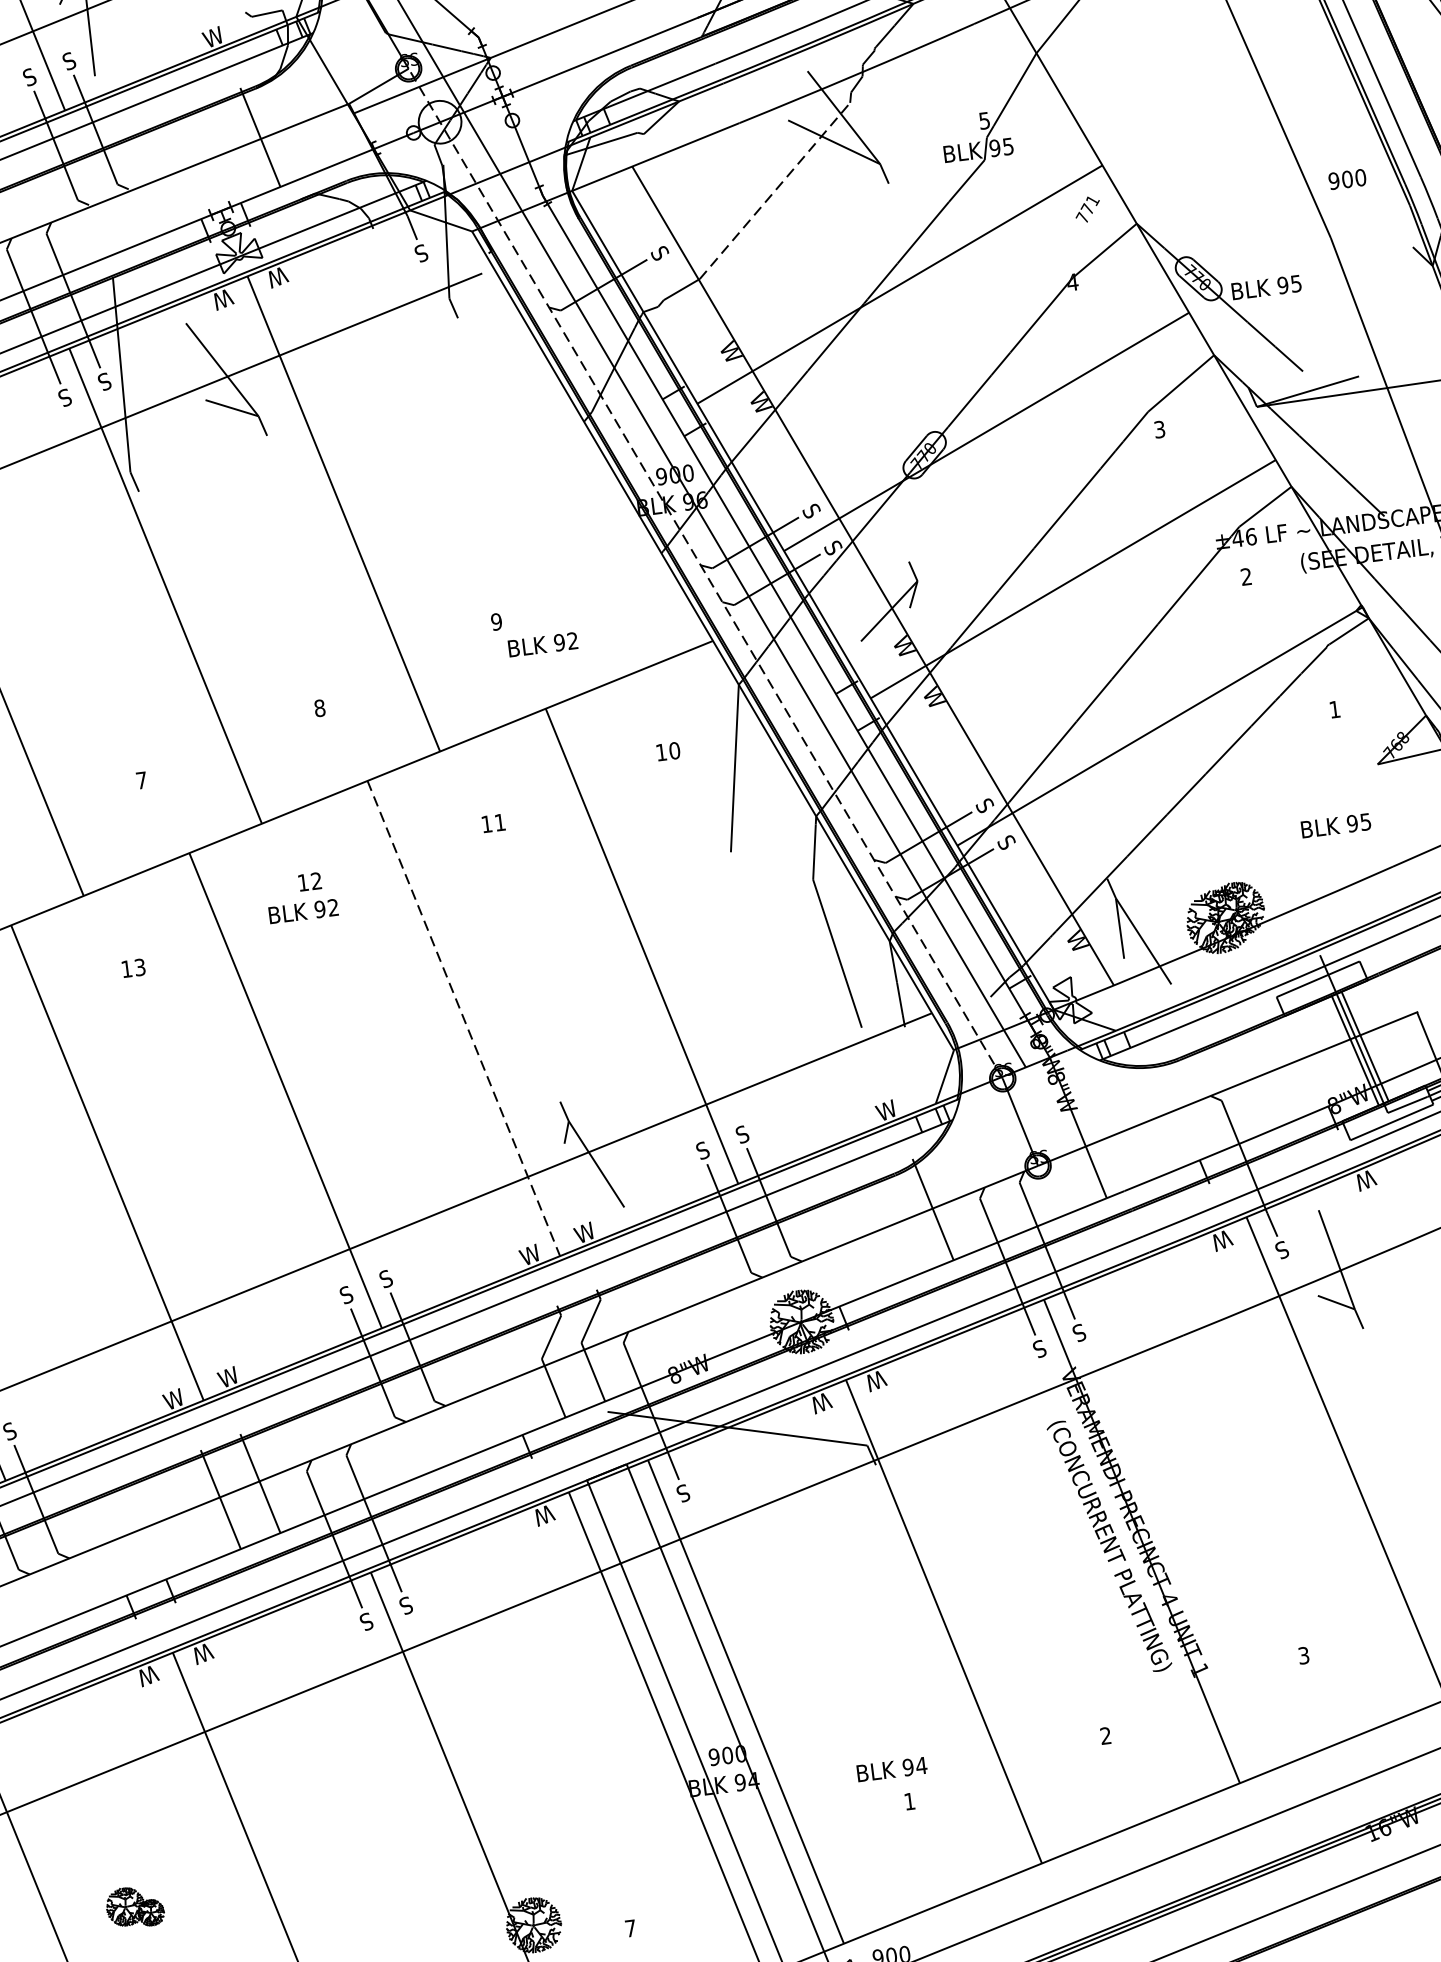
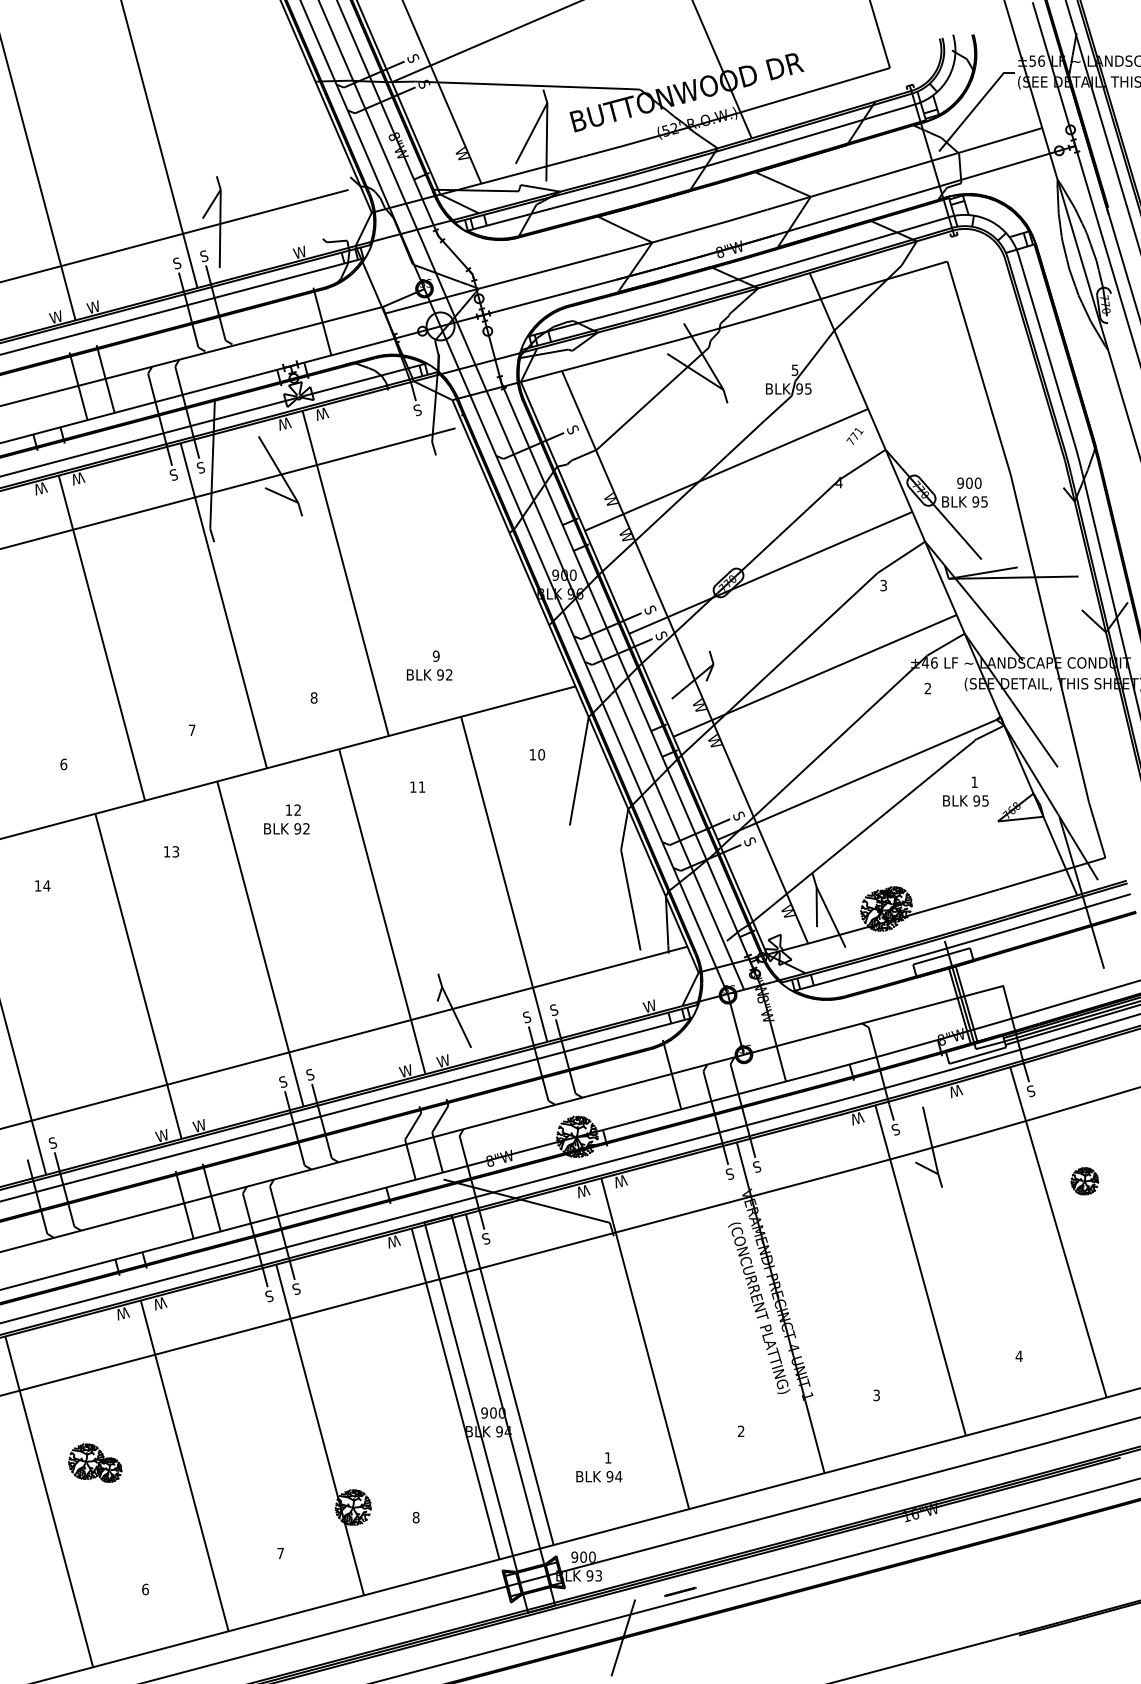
text: (1347, 178) -> (969, 482), moved
line: (774, 190) -> (652, 398), dashed -> solid
line: (705, 572) -> (576, 641), dashed -> solid
text: (542, 644) -> (429, 674), moved
text: (1335, 825) -> (965, 800), moved
line: (464, 1019) -> (382, 912), dashed -> solid
text: (892, 1769) -> (599, 1476), moved
part: (135, 1906) -> (95, 1462), size x1.43
text: (629, 1928) -> (415, 1517), 7 -> 8

